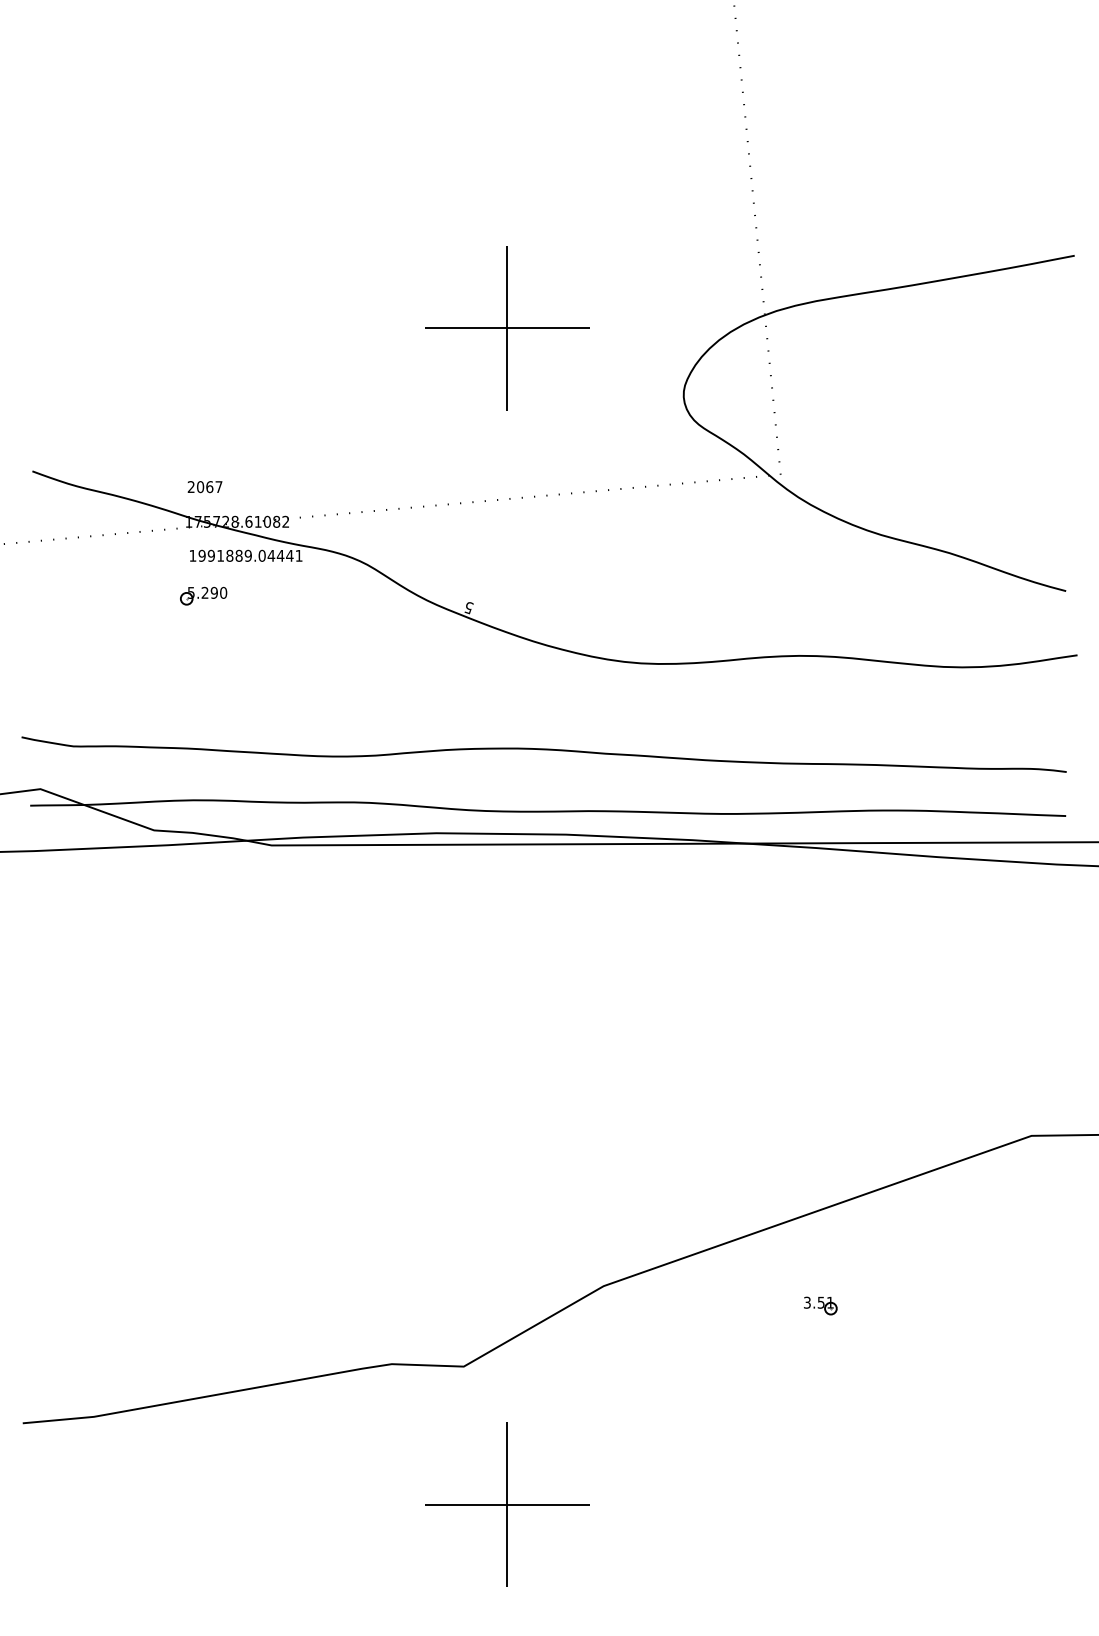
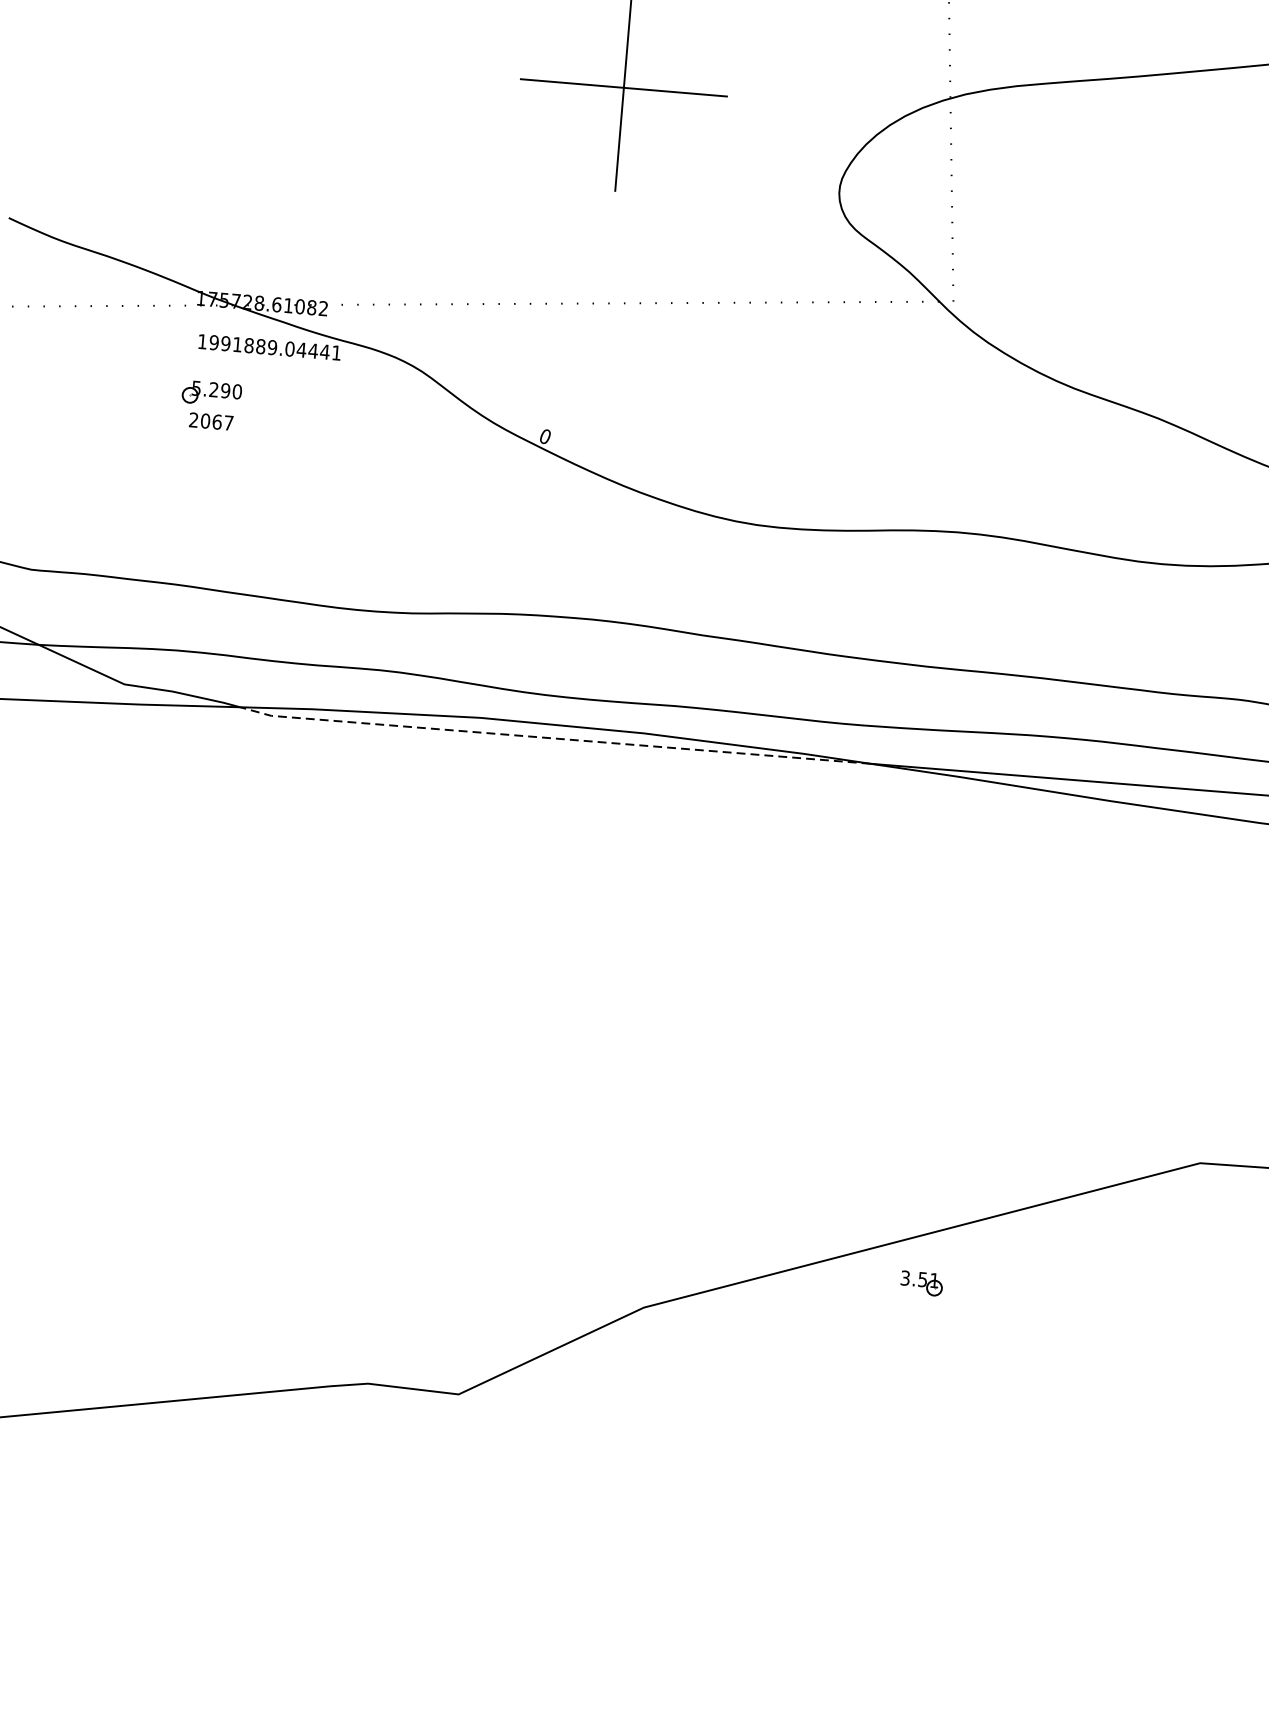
text: (204, 487) -> (210, 422), moved
text: (468, 608) -> (545, 437), 5 -> 0
line: (495, 844) -> (554, 738), solid -> dashed
part: (820, 1305) -> (921, 1283), moved
part: (507, 1504) -> (499, 1573), removed

